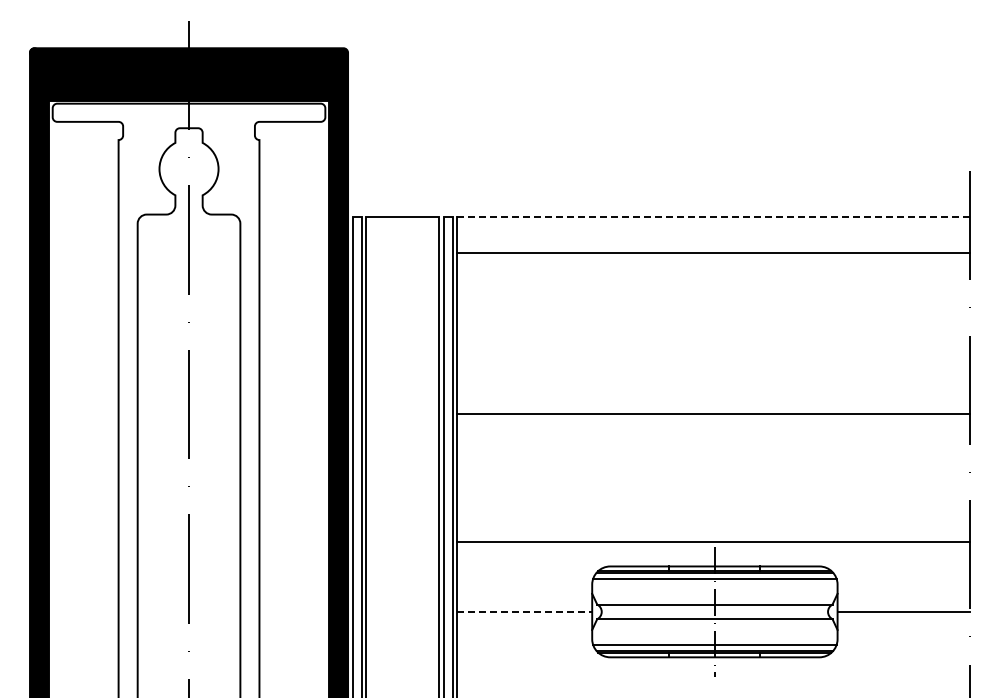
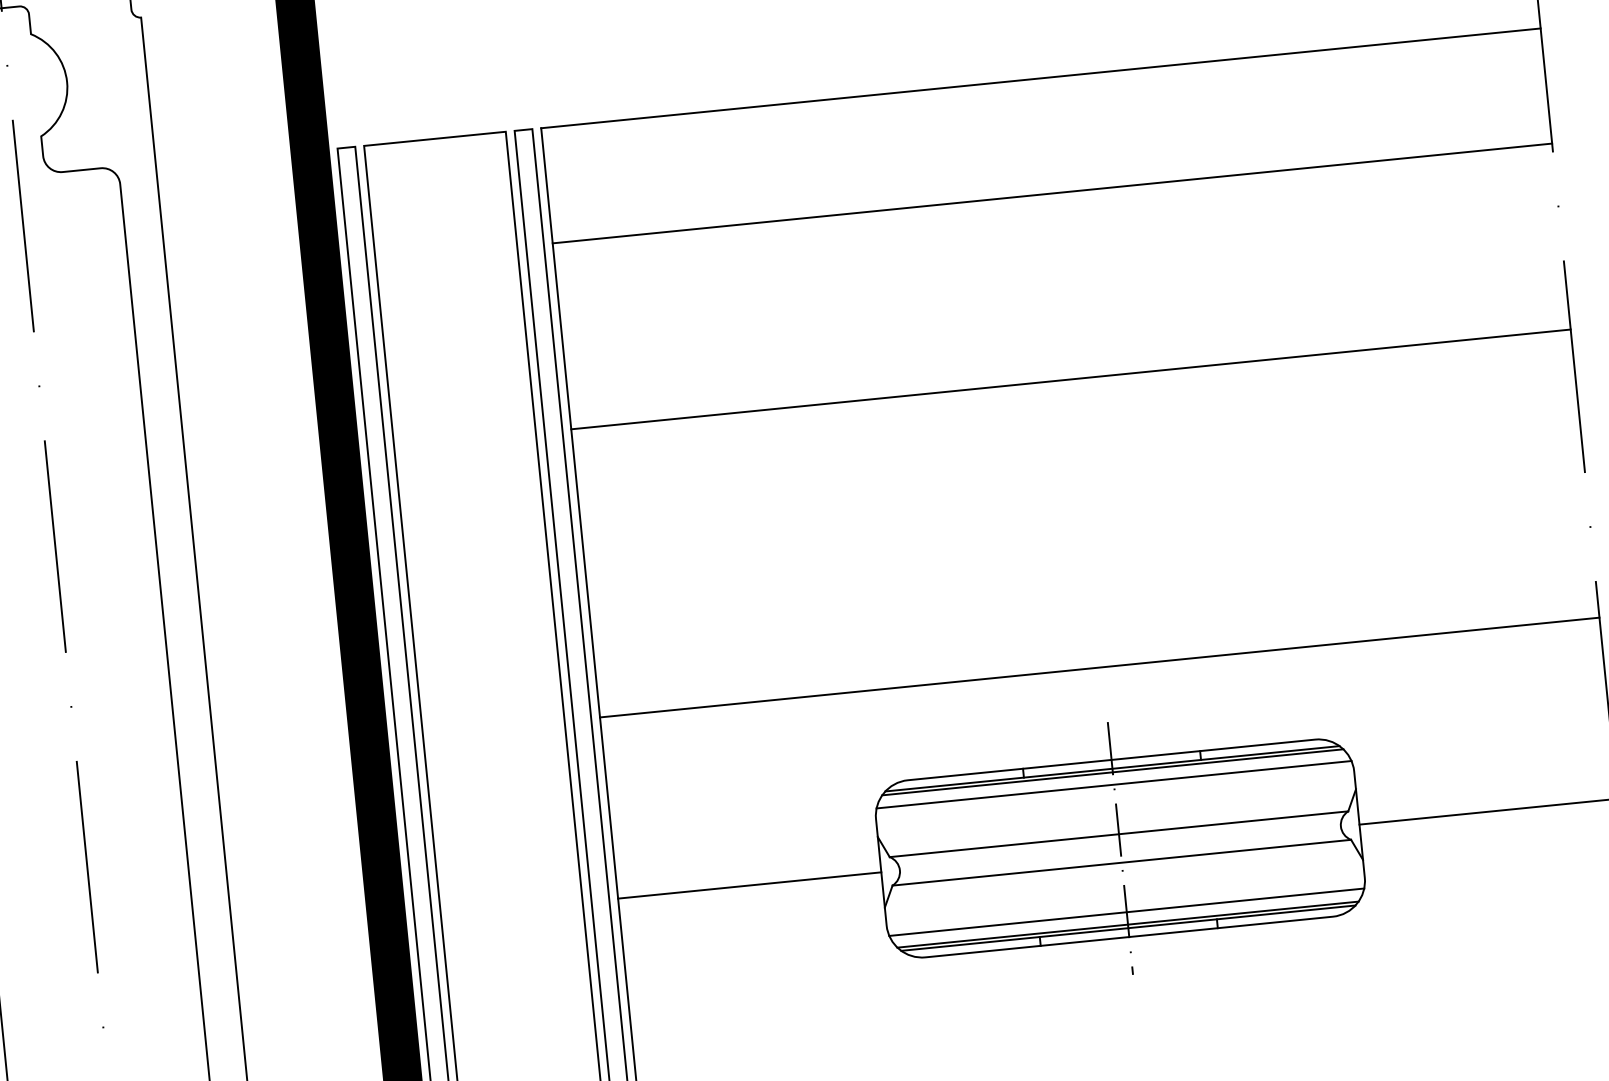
line: (713, 216) -> (1040, 78), dashed -> solid
line: (713, 252) -> (1052, 193), moved
line: (713, 414) -> (1070, 380), moved
line: (713, 541) -> (1099, 666), moved
line: (524, 611) -> (749, 884), dashed -> solid

